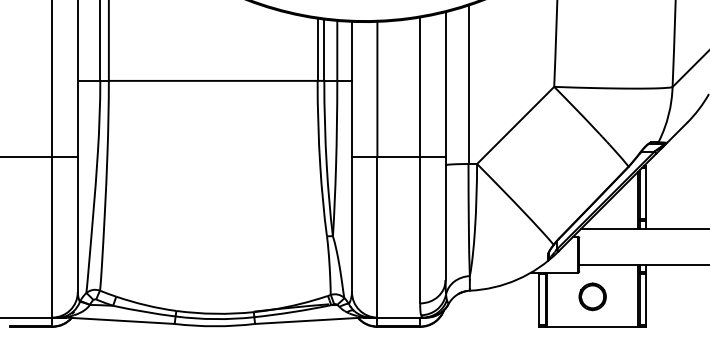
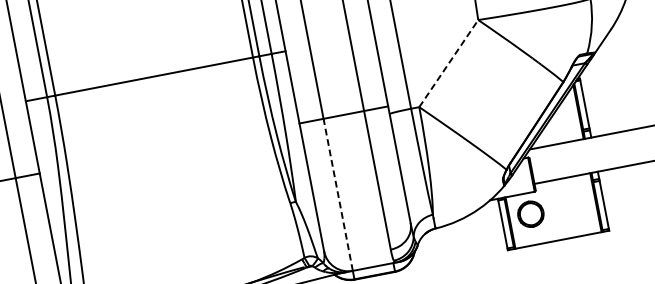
line: (515, 125) -> (448, 63), solid -> dashed
line: (377, 236) -> (338, 194), solid -> dashed
part: (592, 296) -> (530, 213), moved

